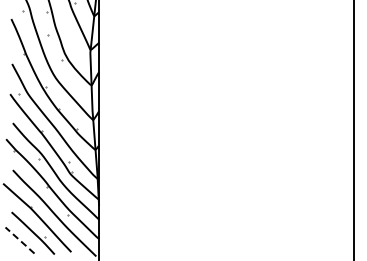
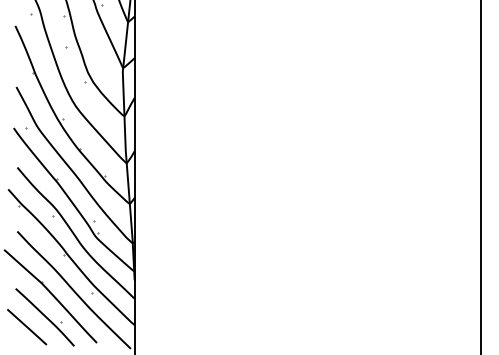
line: (19, 240) -> (26, 327), dashed -> solid

